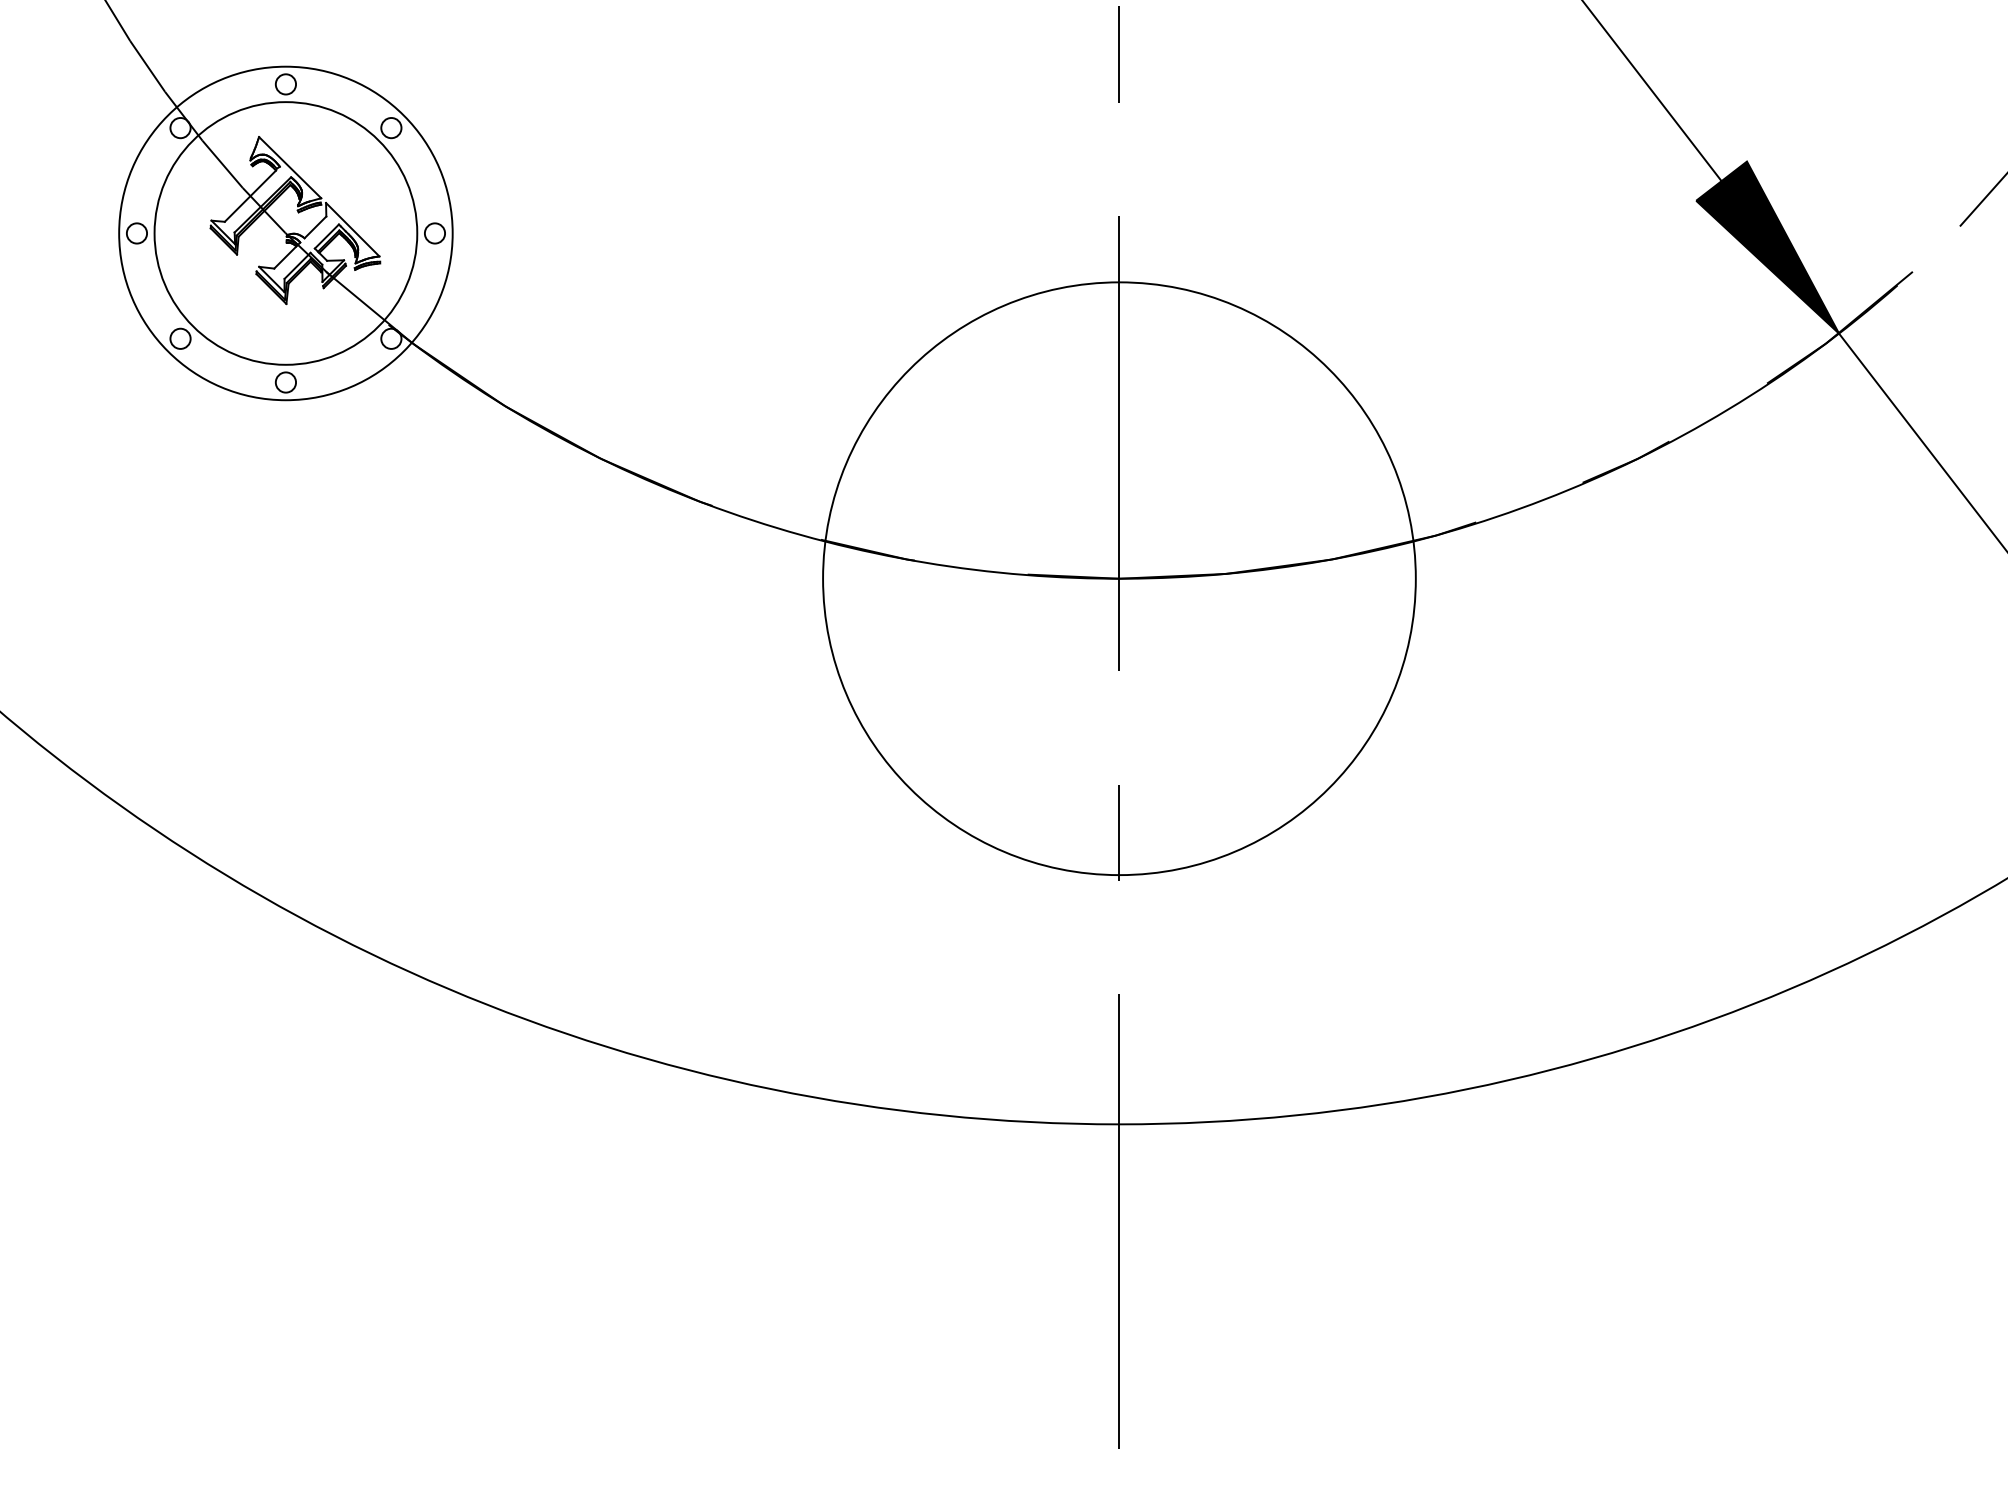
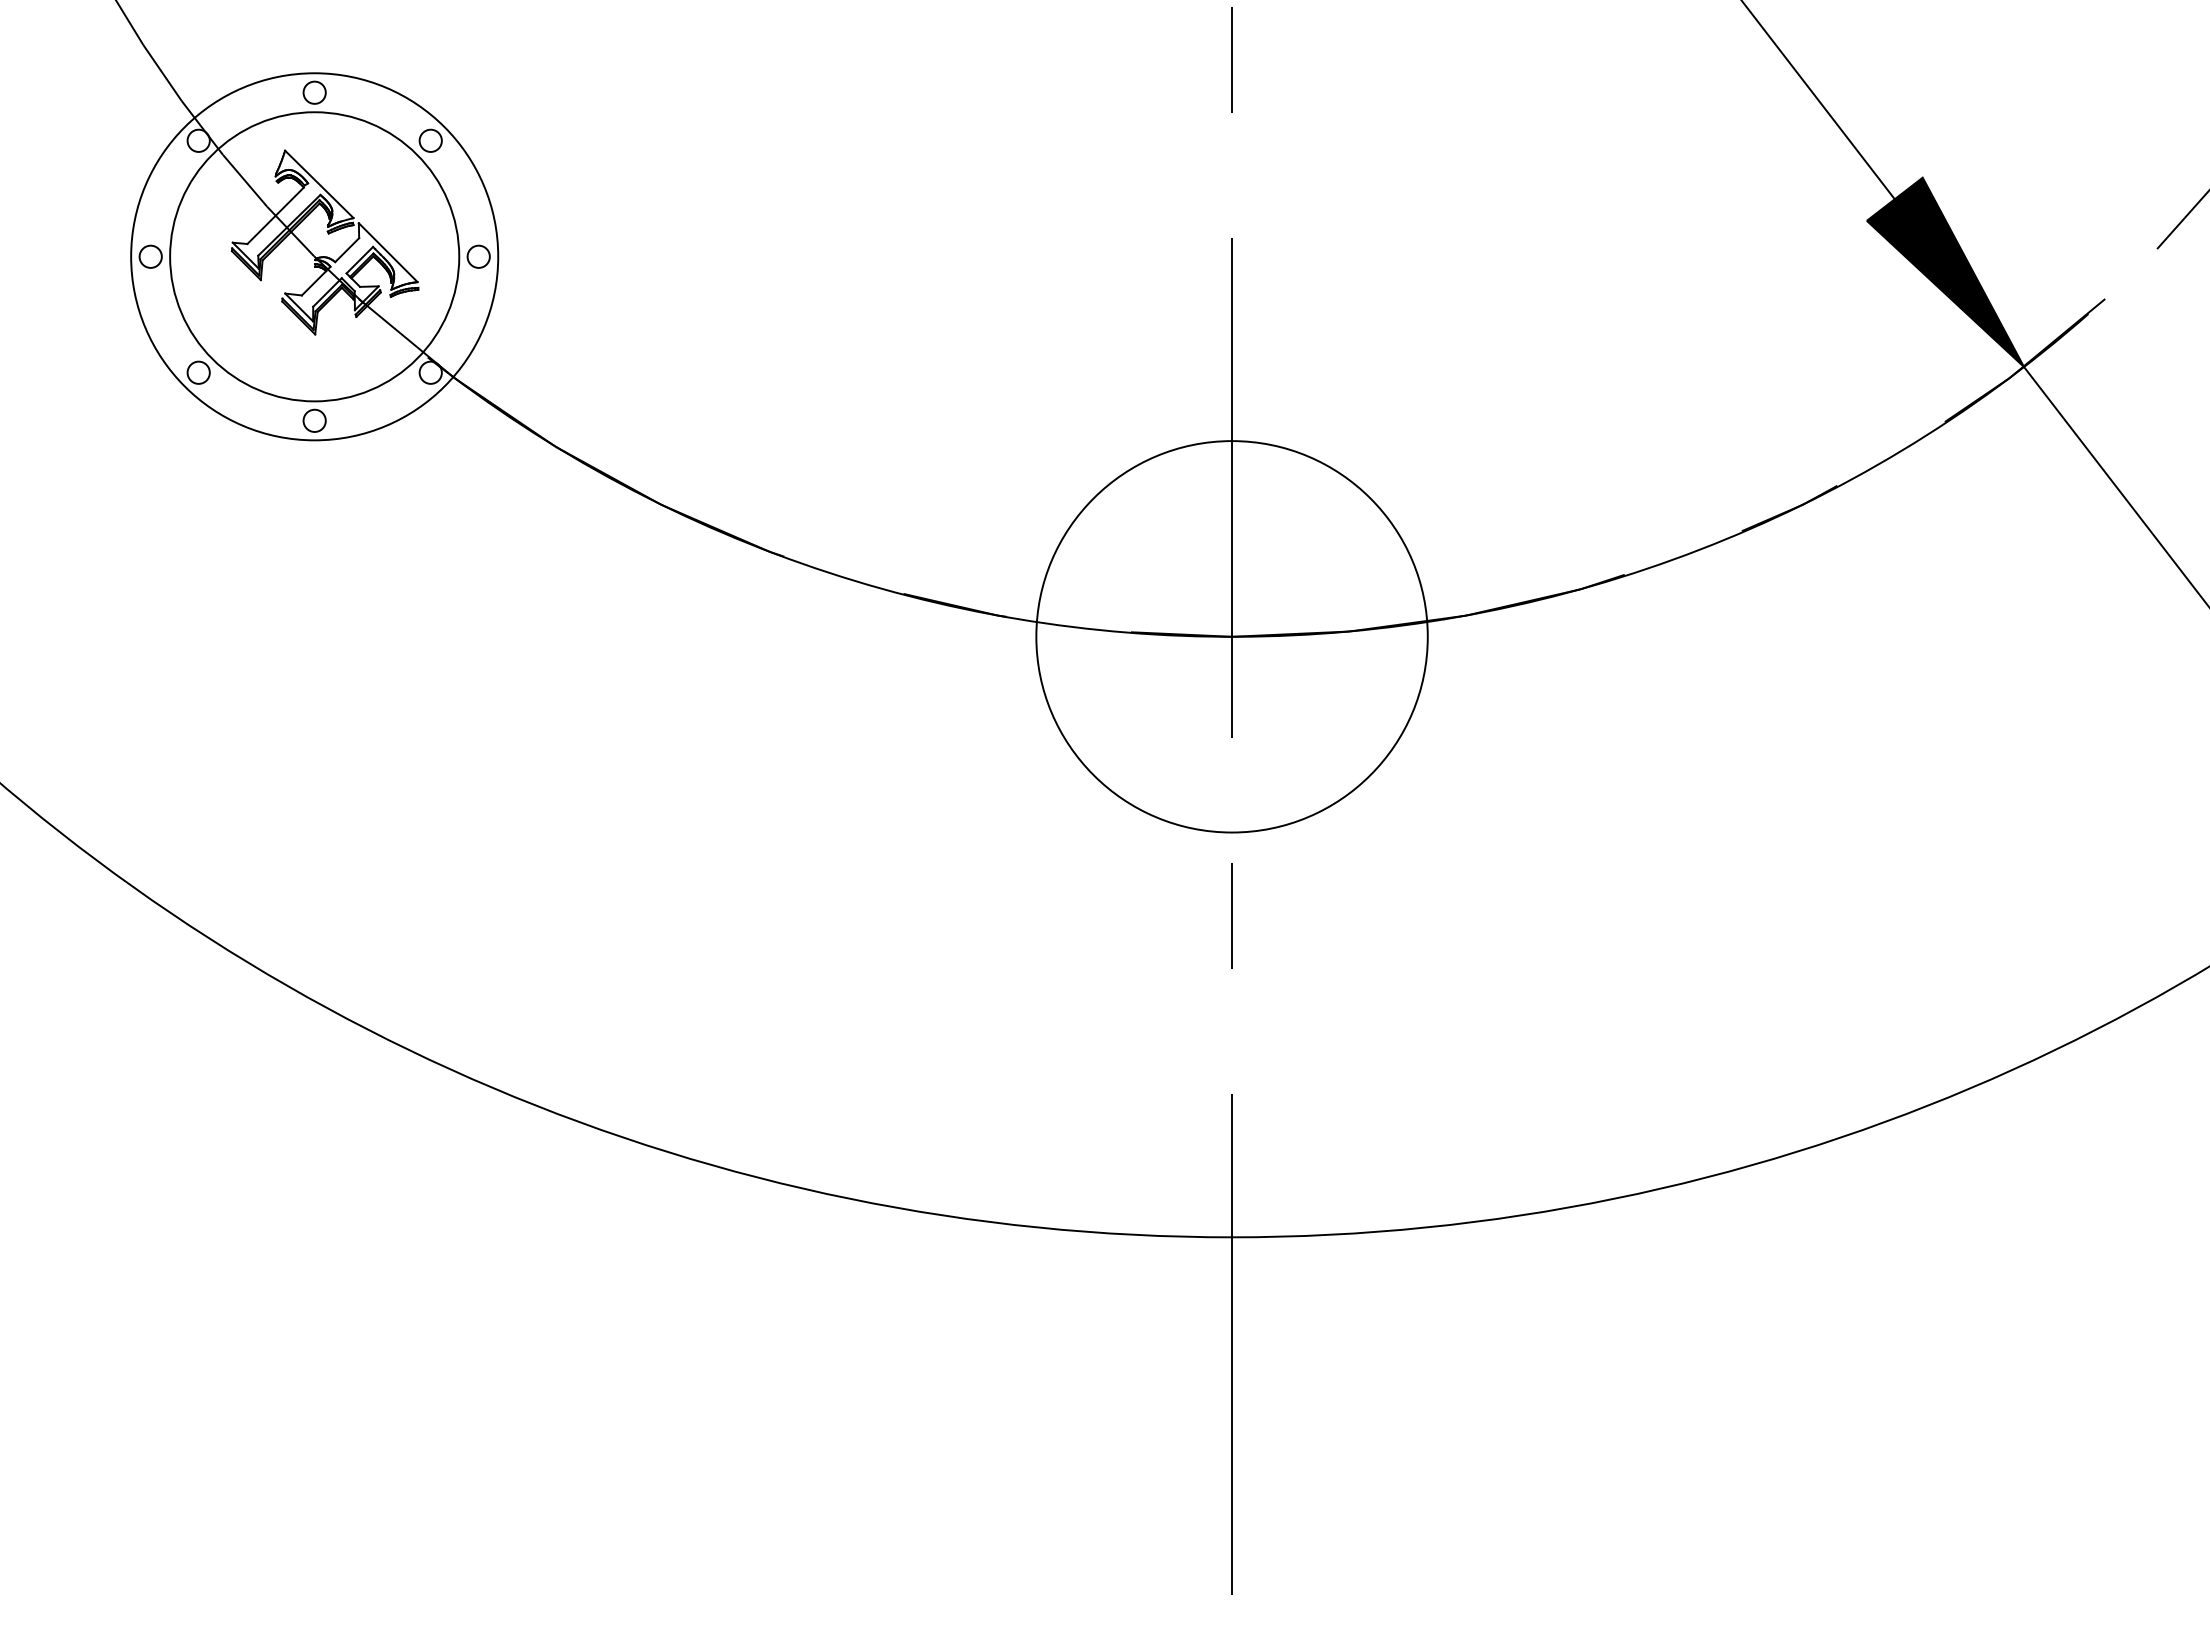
circle: (1118, 578) -> (1231, 636), size x0.6

